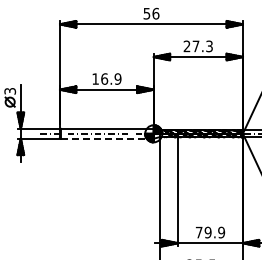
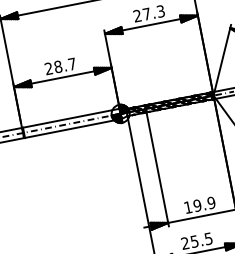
text: (106, 78) -> (60, 65), 16.9 -> 28.7
line: (107, 138) -> (73, 128), dashed -> solid
text: (198, 232) -> (187, 207), 79.9 -> 19.9

